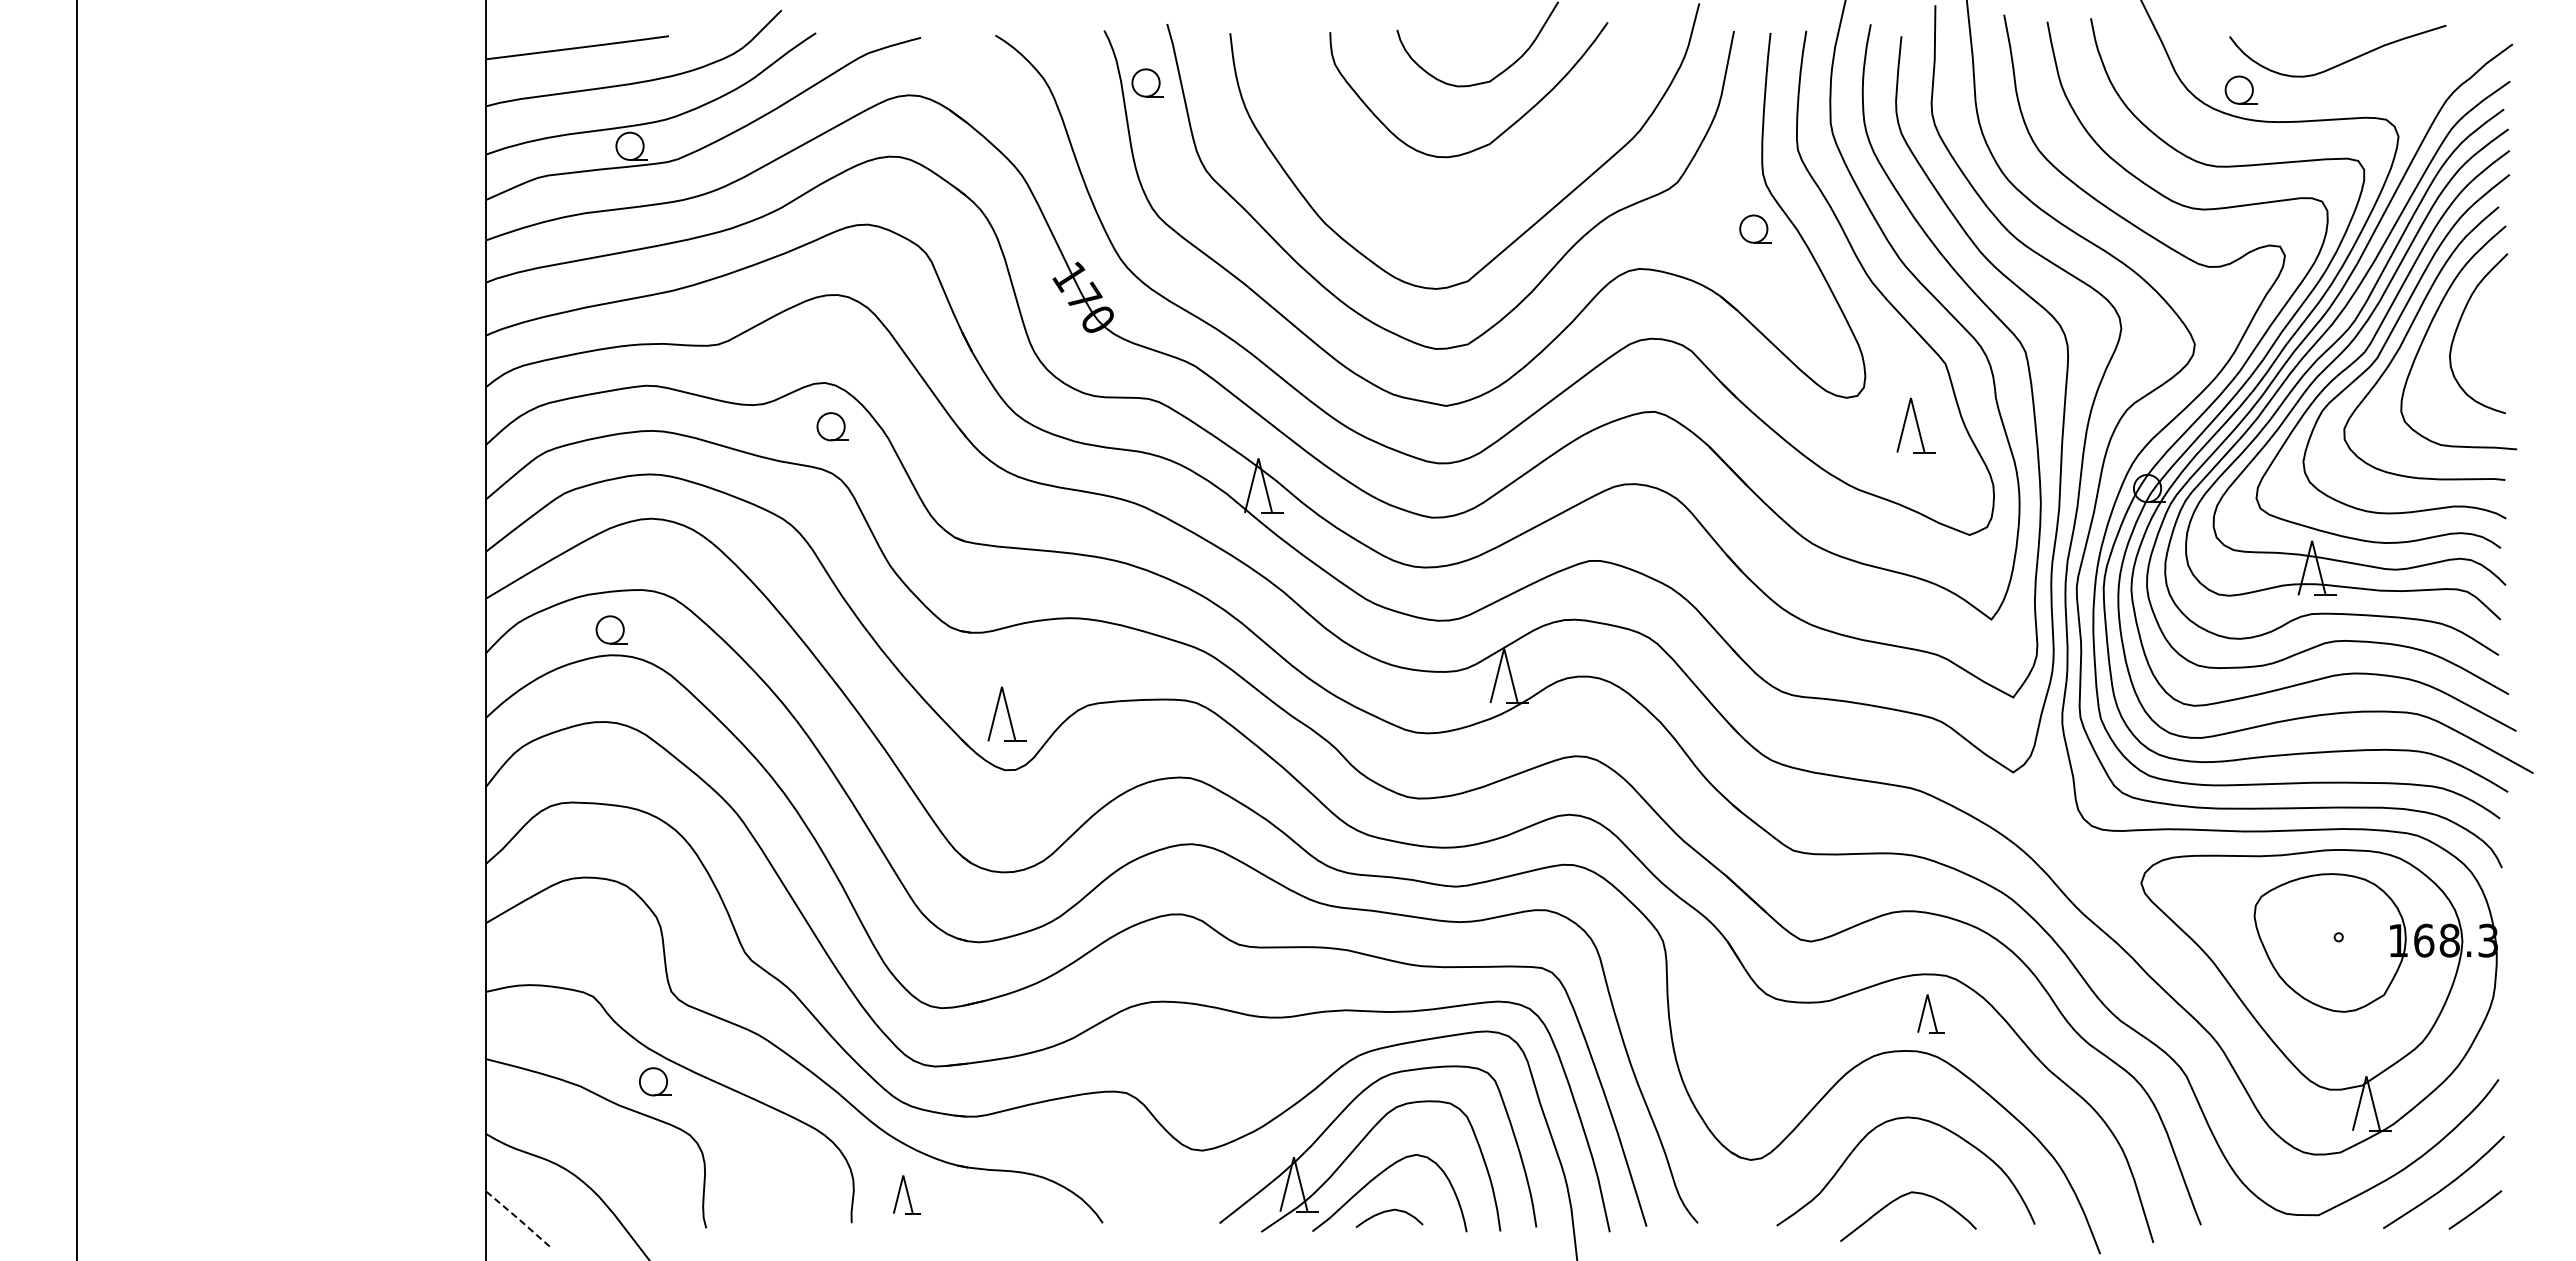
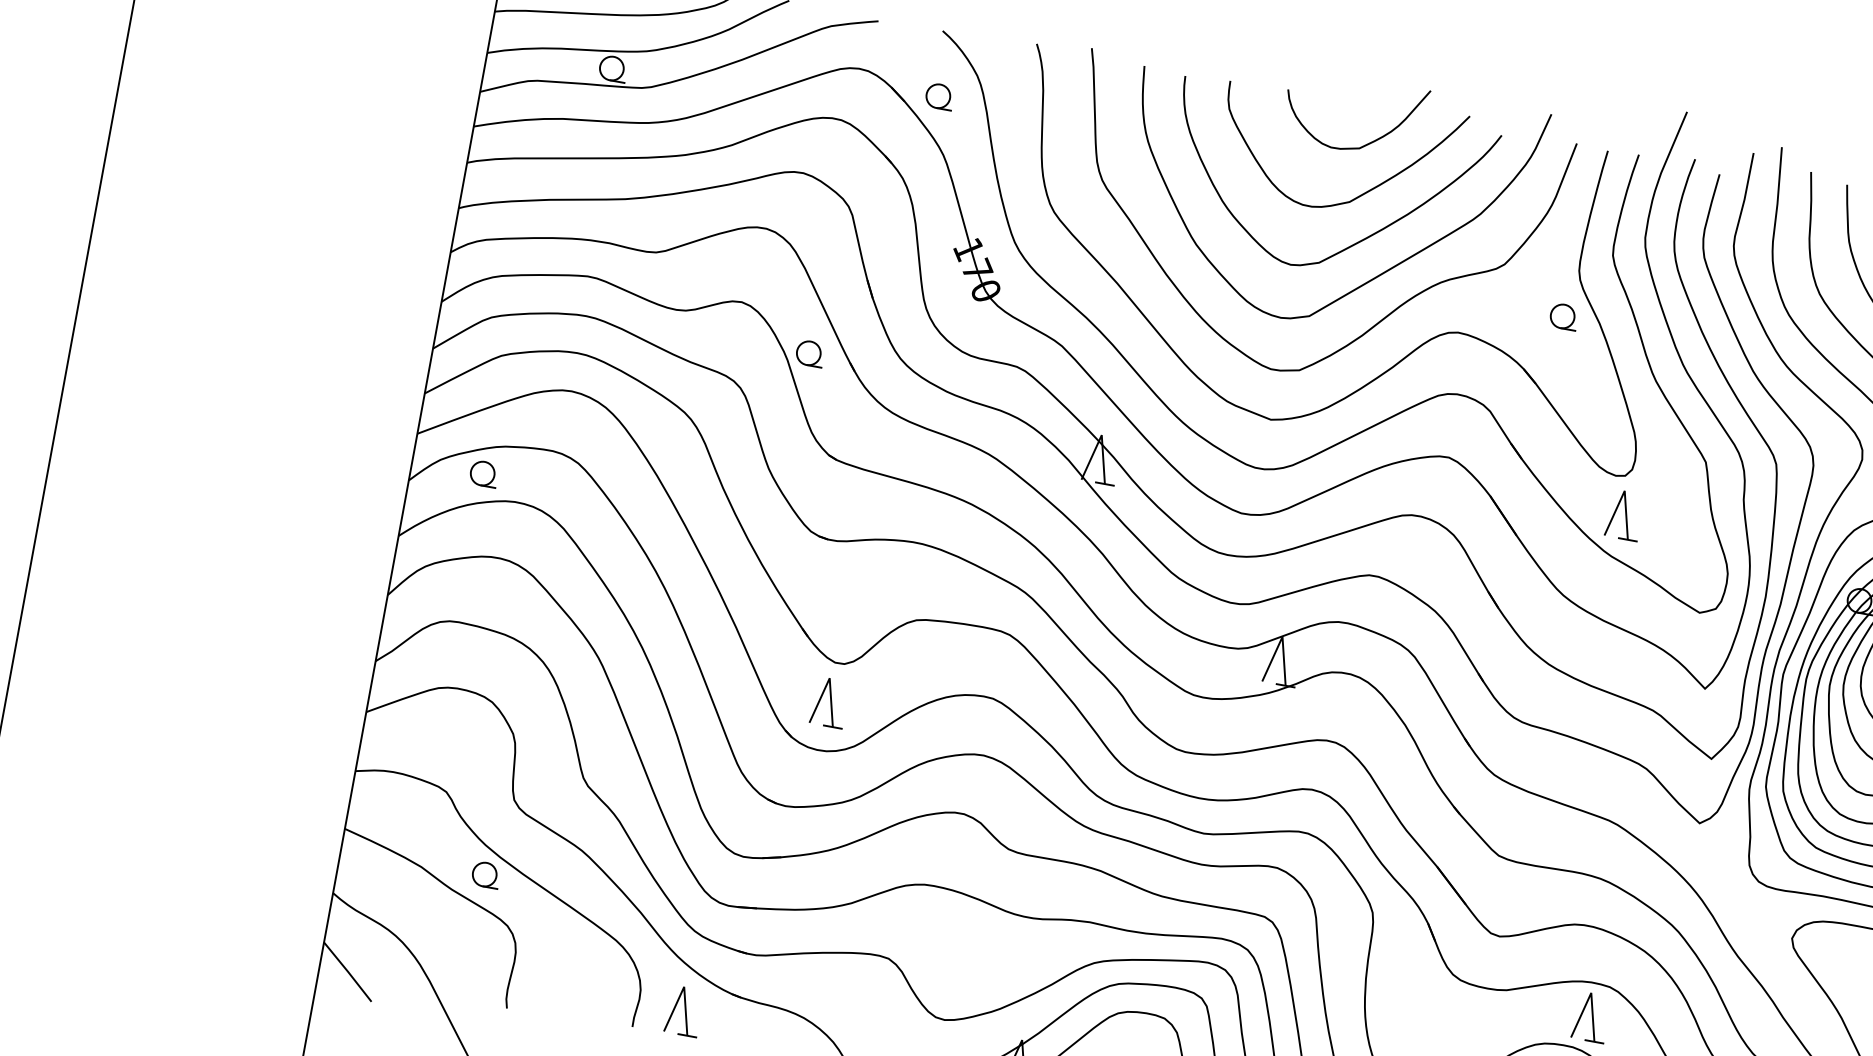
part: (1147, 82) -> (939, 96), moved
curve: (1505, 188) -> (1356, 242), added
part: (1915, 425) -> (1624, 515), moved
part: (832, 426) -> (810, 353), moved
part: (611, 629) -> (483, 473), moved
part: (1006, 713) -> (829, 701), moved
part: (1930, 1013) -> (1590, 1017), size x1.43
part: (906, 1194) -> (683, 1011), size x1.43
line: (519, 1219) -> (348, 971), dashed -> solid

